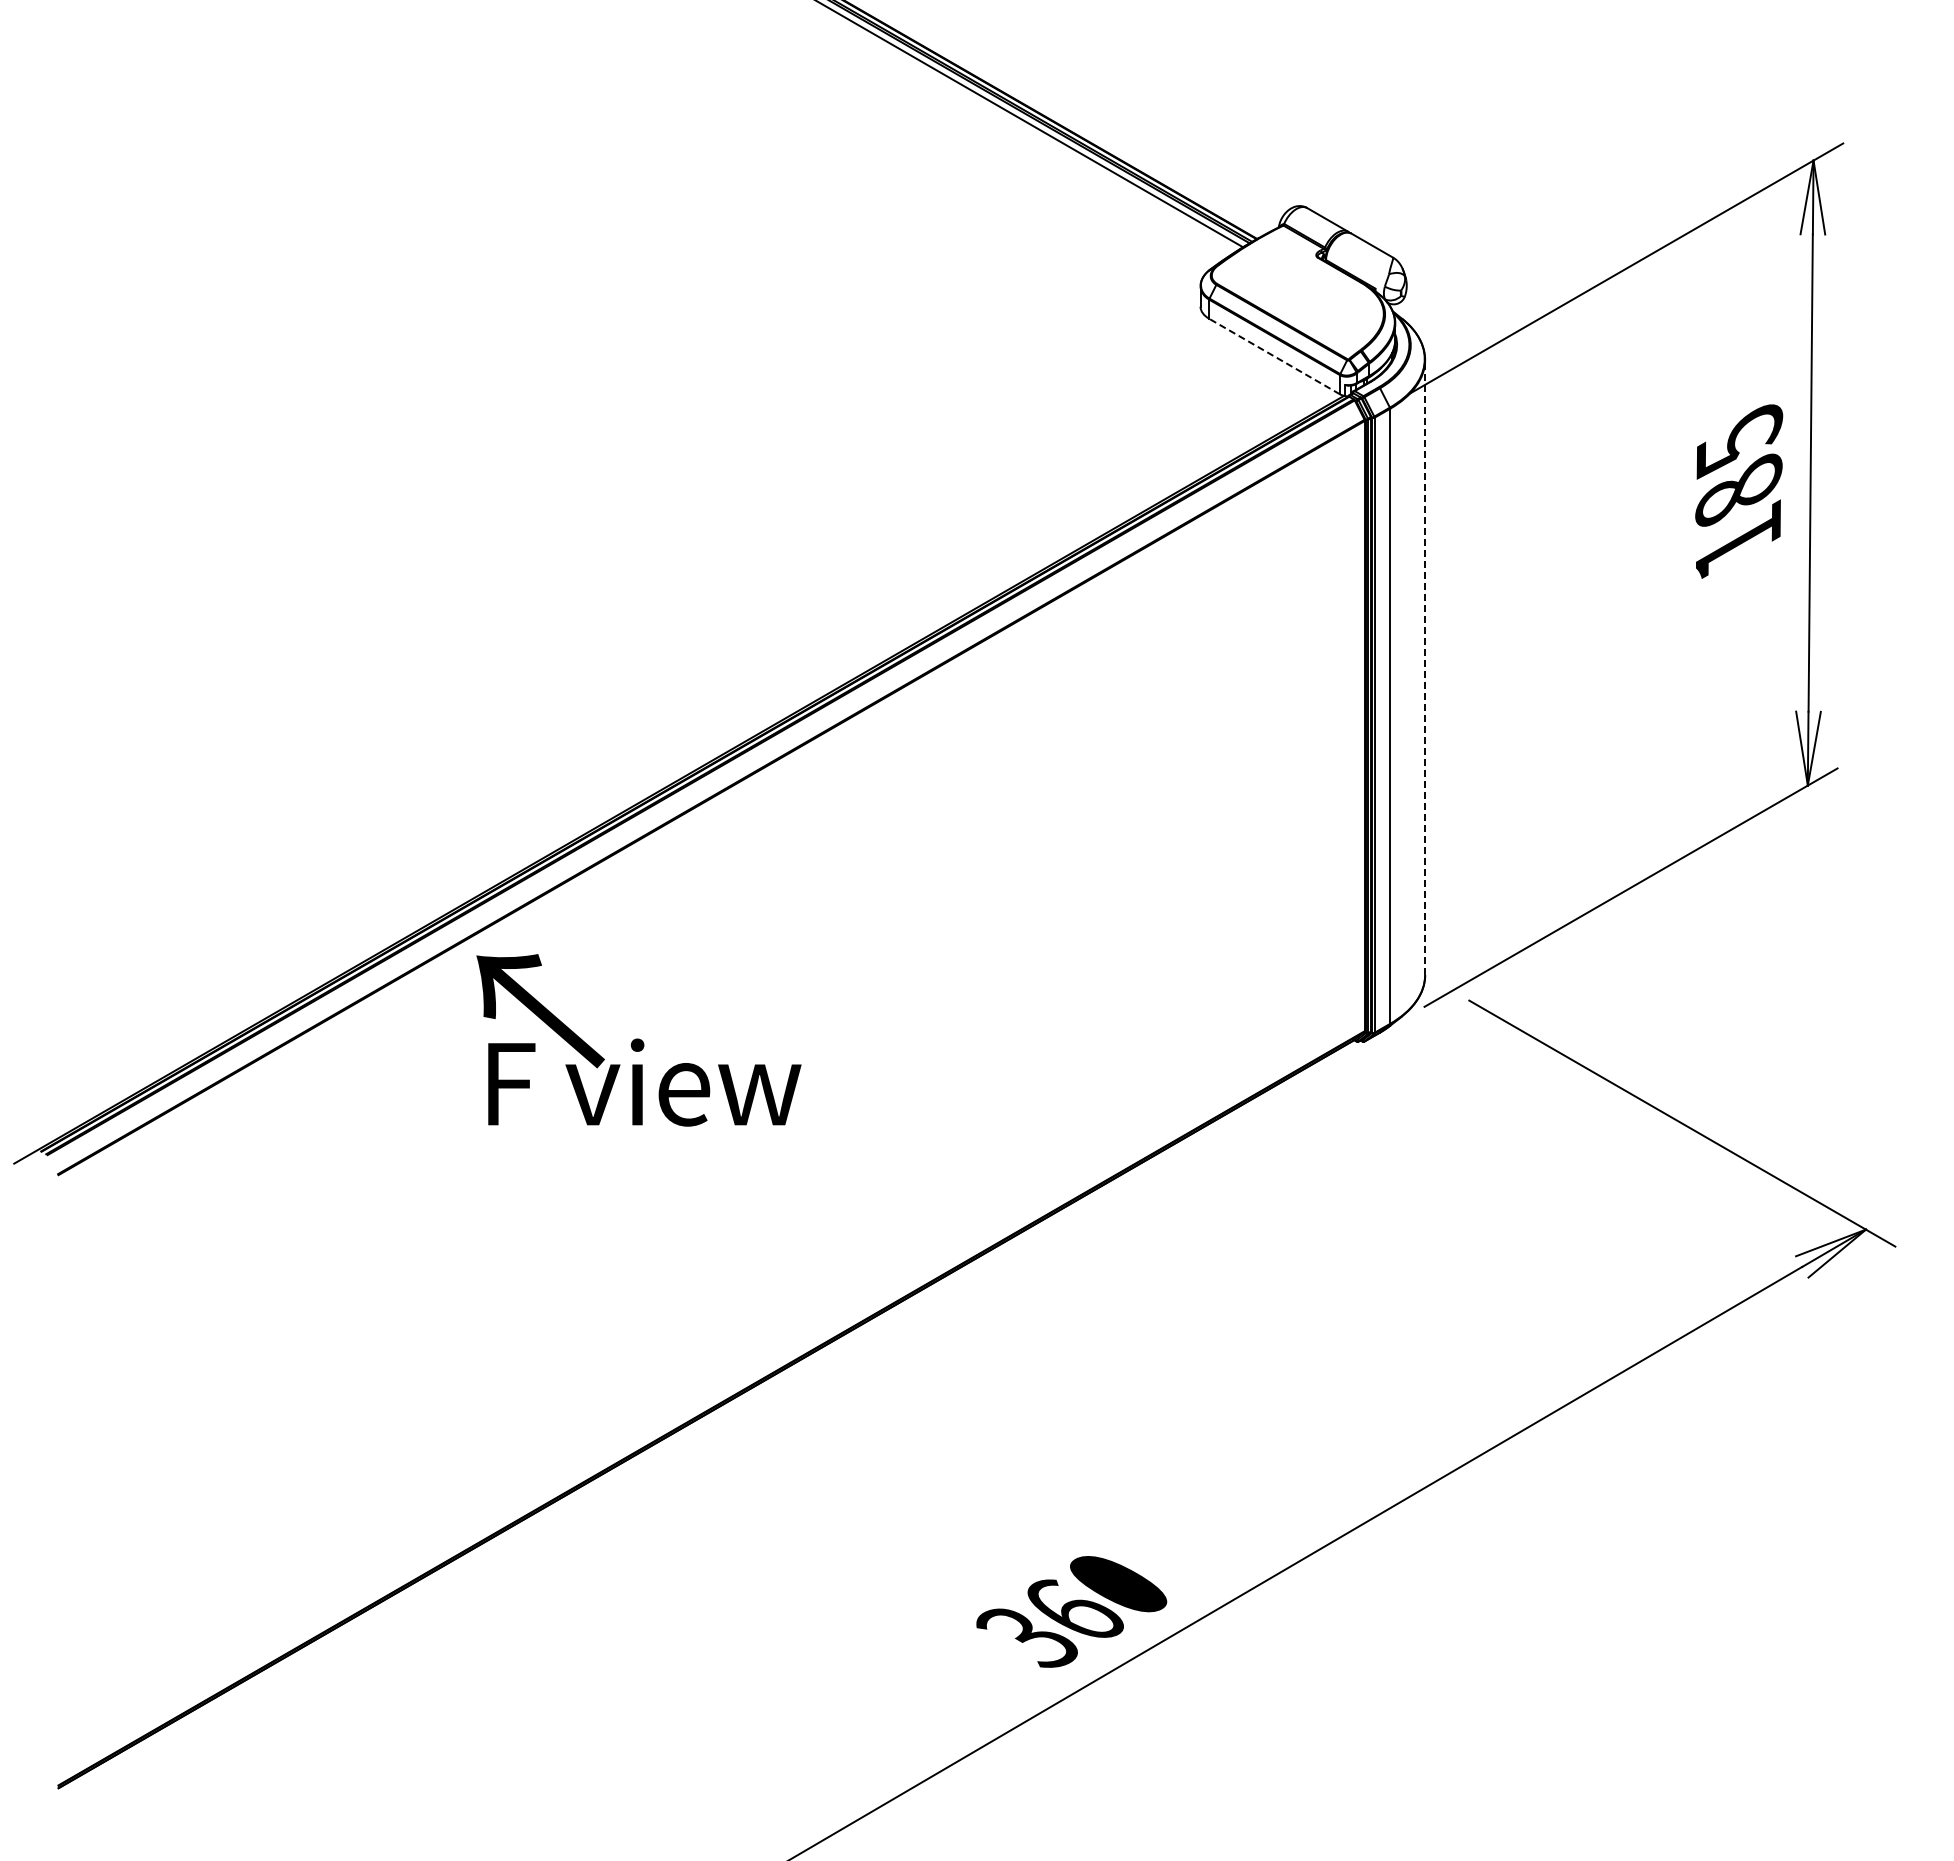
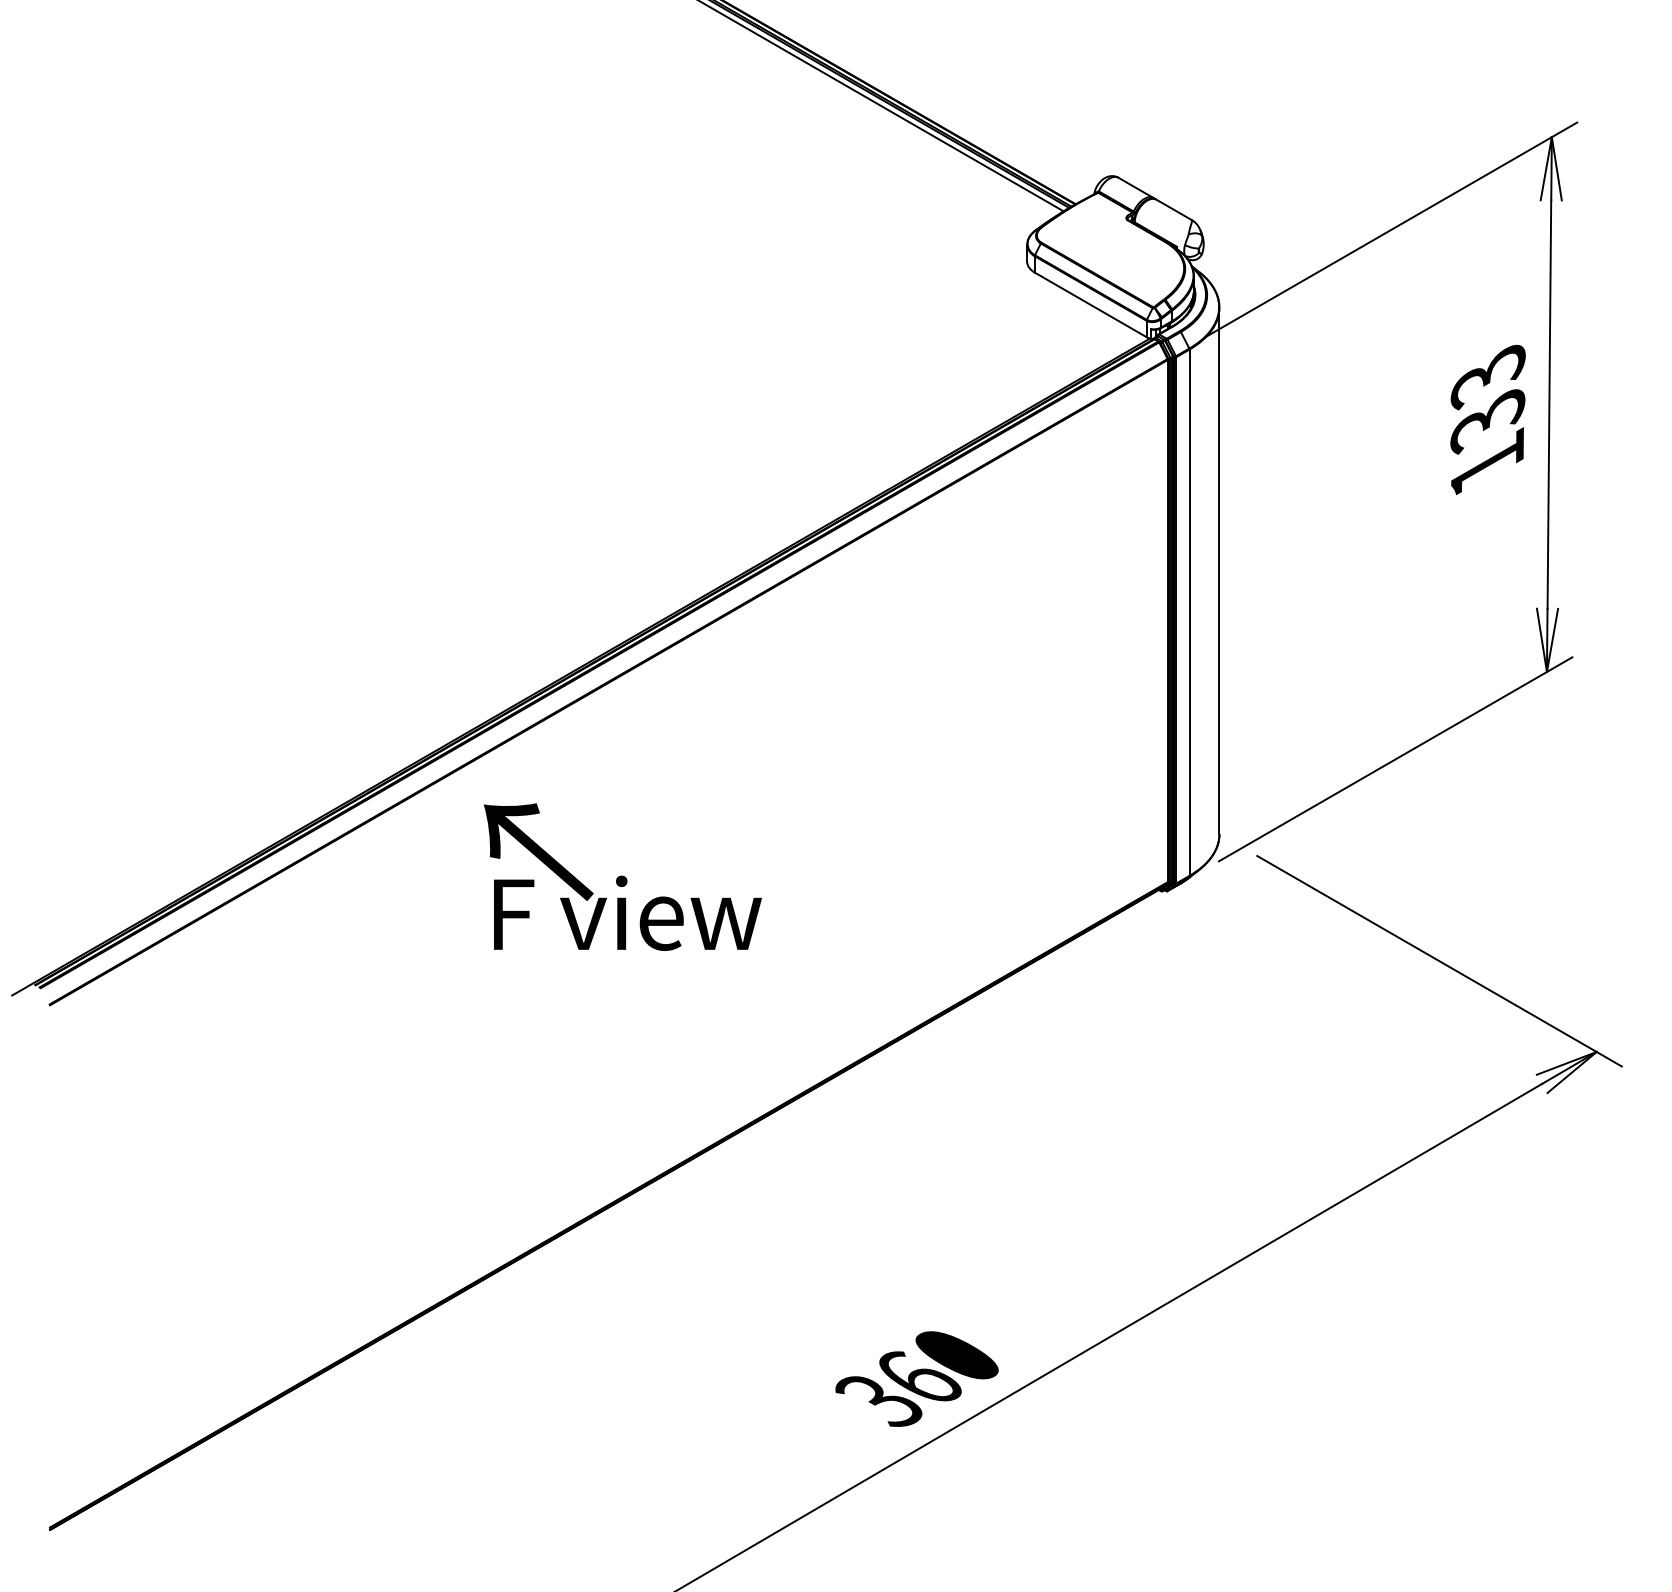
line: (1274, 356) -> (1090, 304), dashed -> solid
text: (1738, 467) -> (1487, 399), 185 -> 133
line: (1425, 667) -> (1219, 570), dashed -> solid
text: (638, 1040) -> (622, 877), moved

